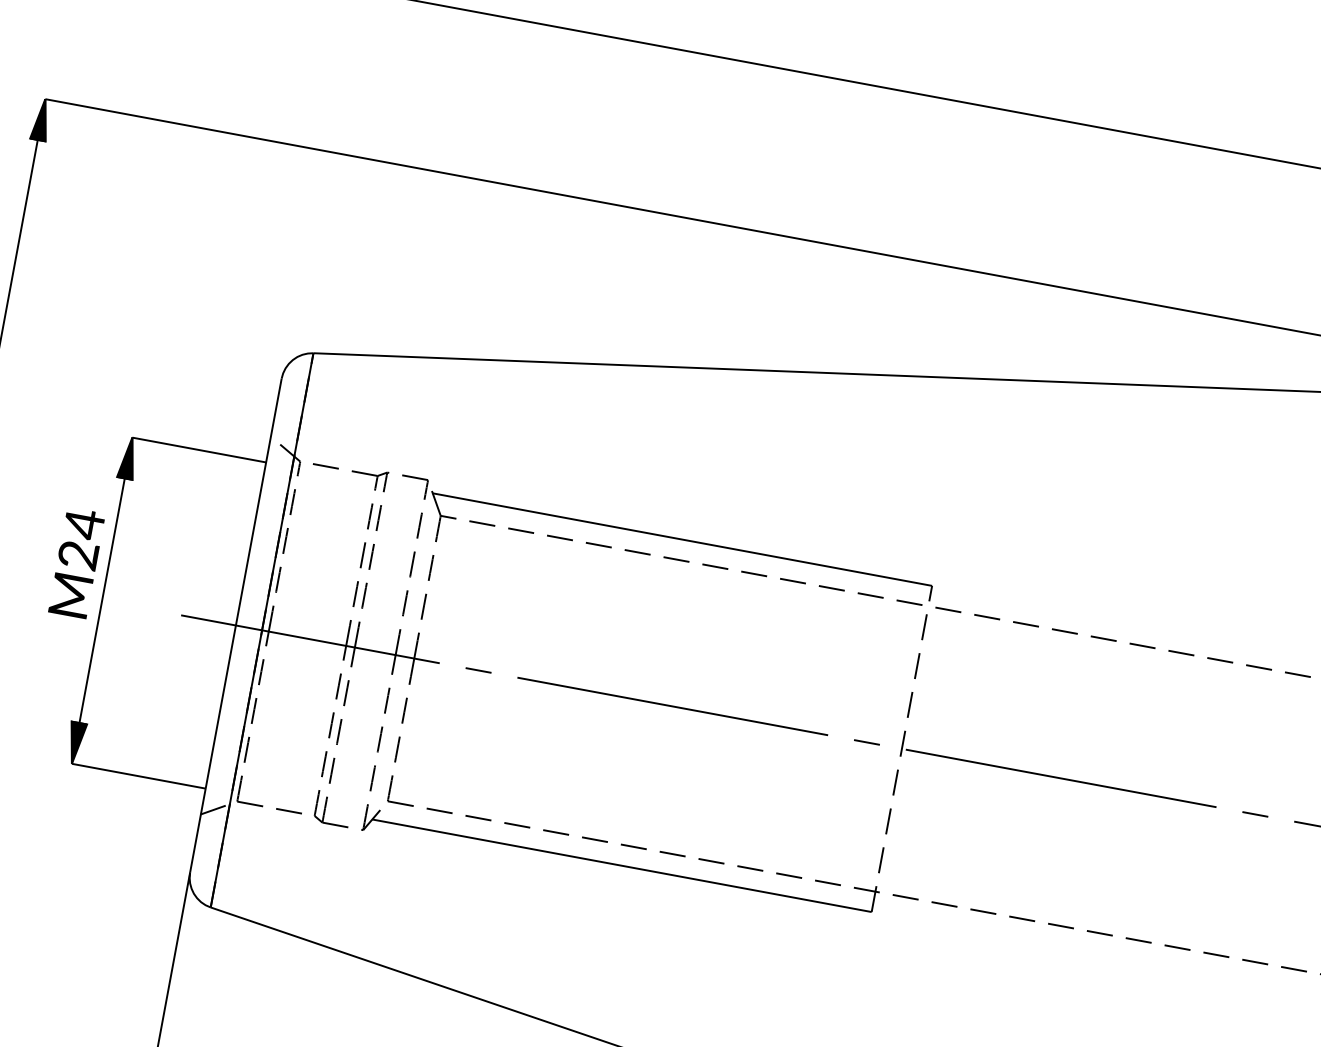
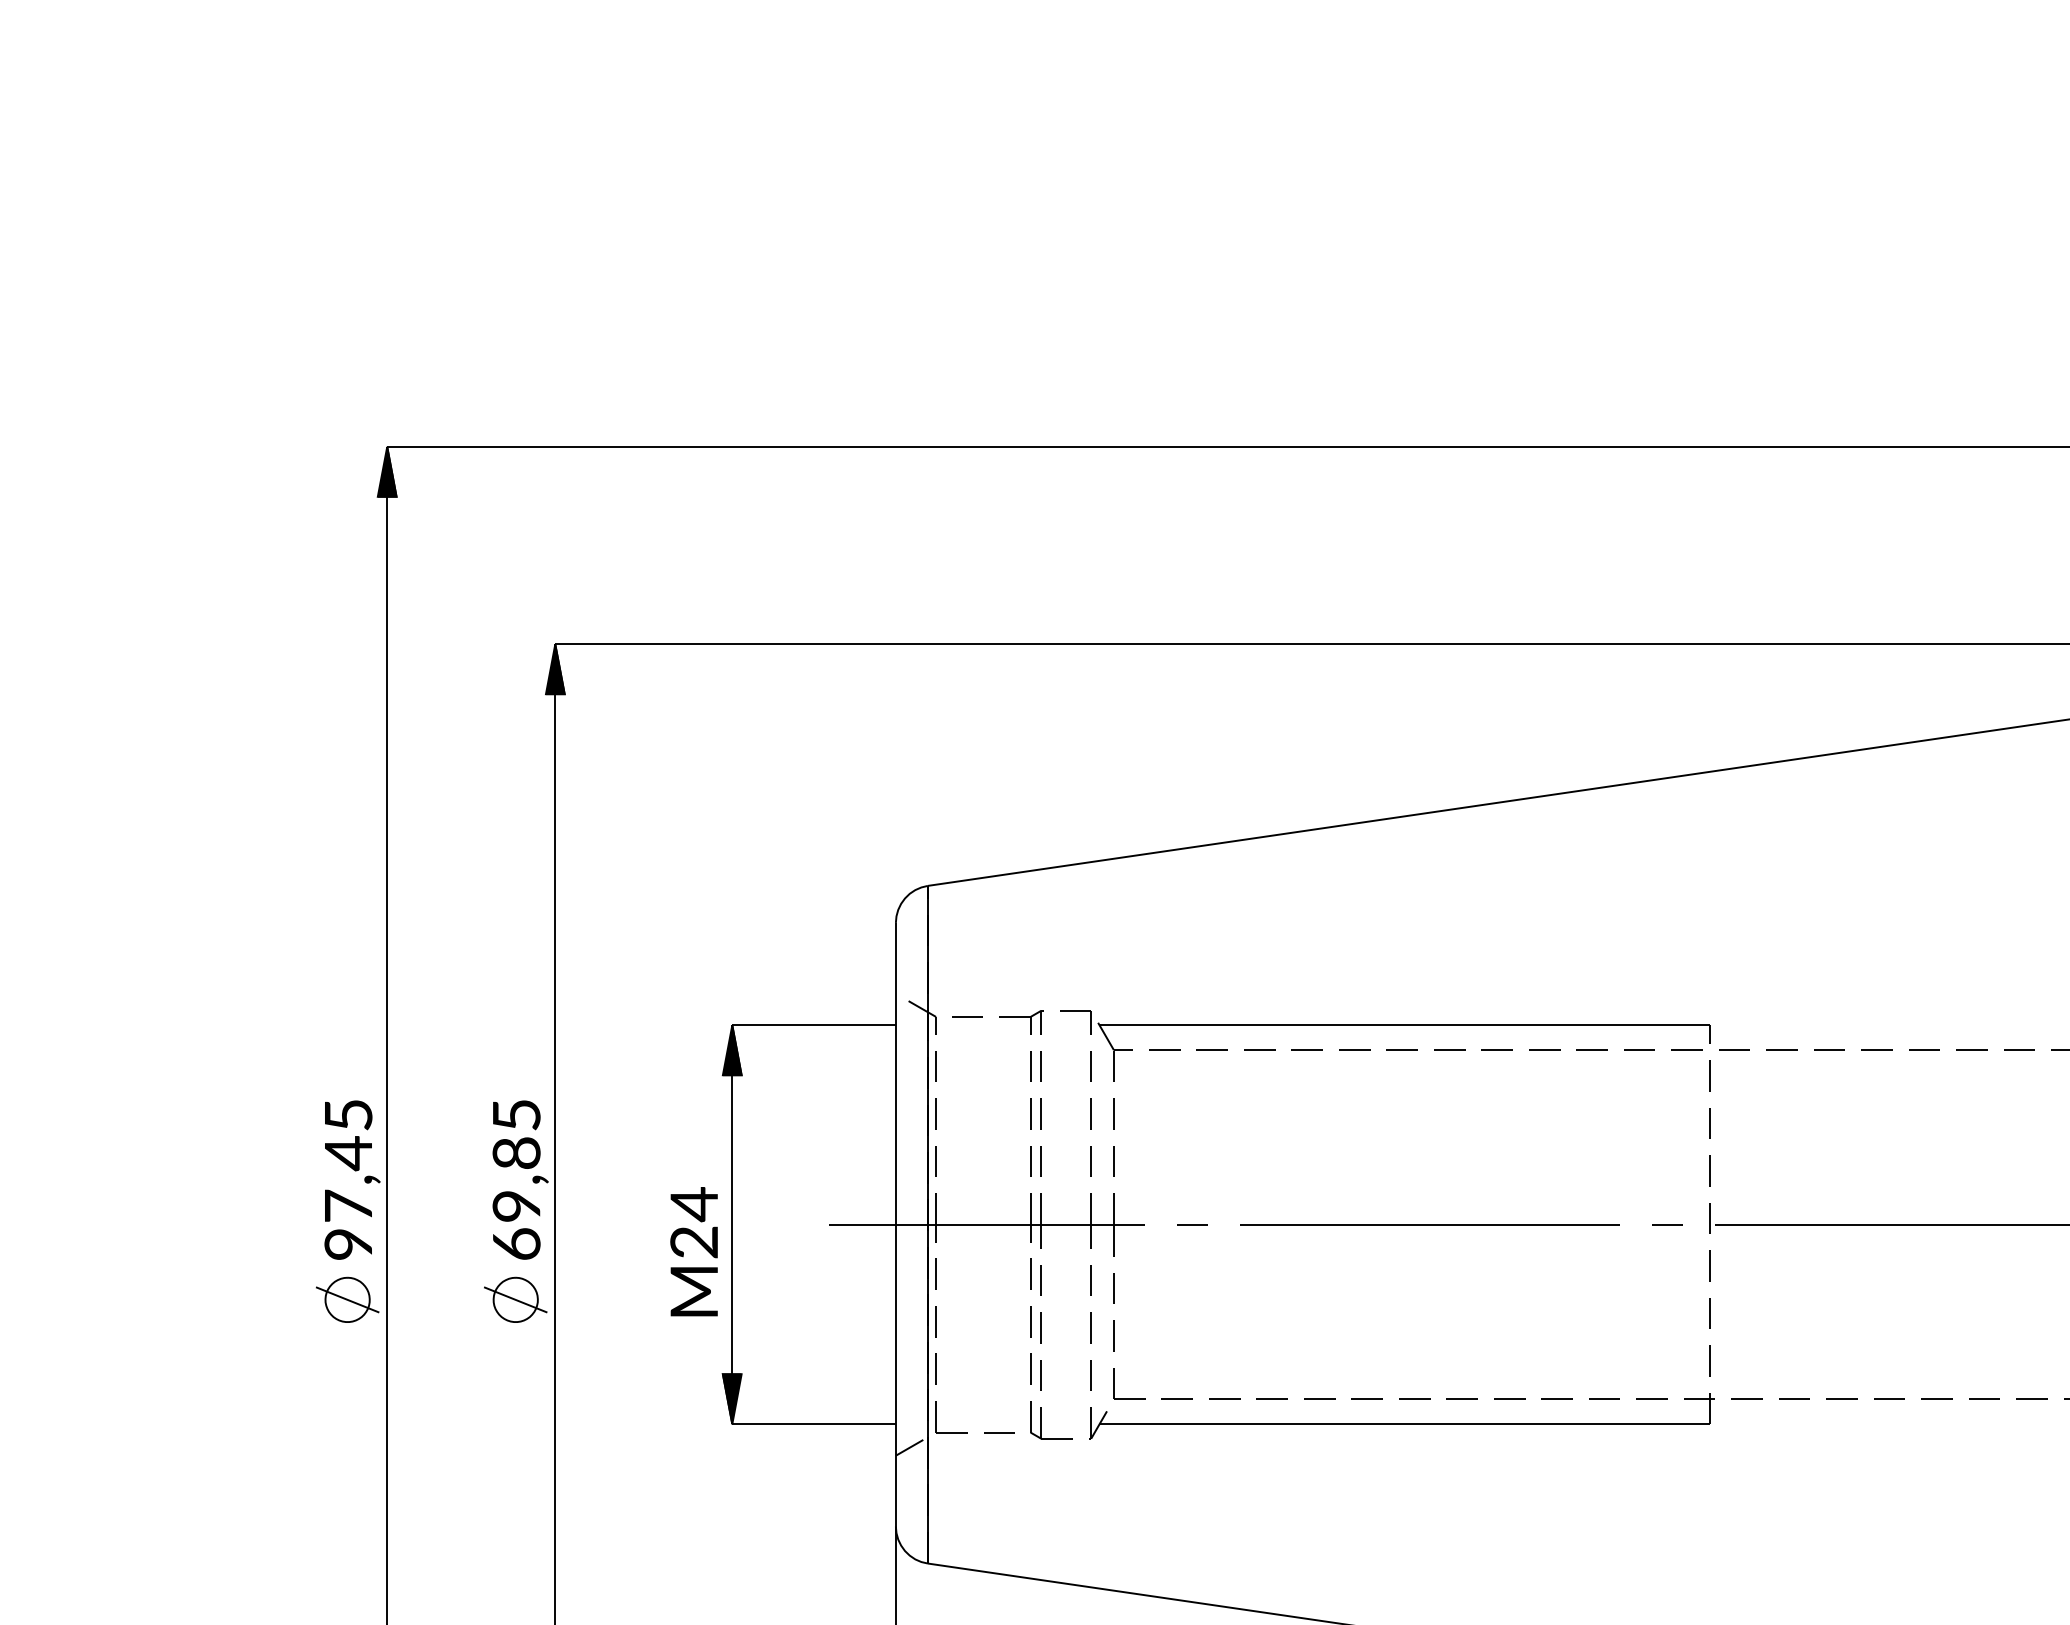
text: (76, 562) -> (693, 1251), moved

